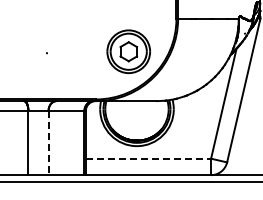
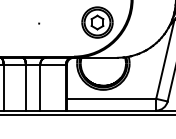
line: (48, 143) -> (40, 88), dashed -> solid
line: (148, 158) -> (111, 98), dashed -> solid

